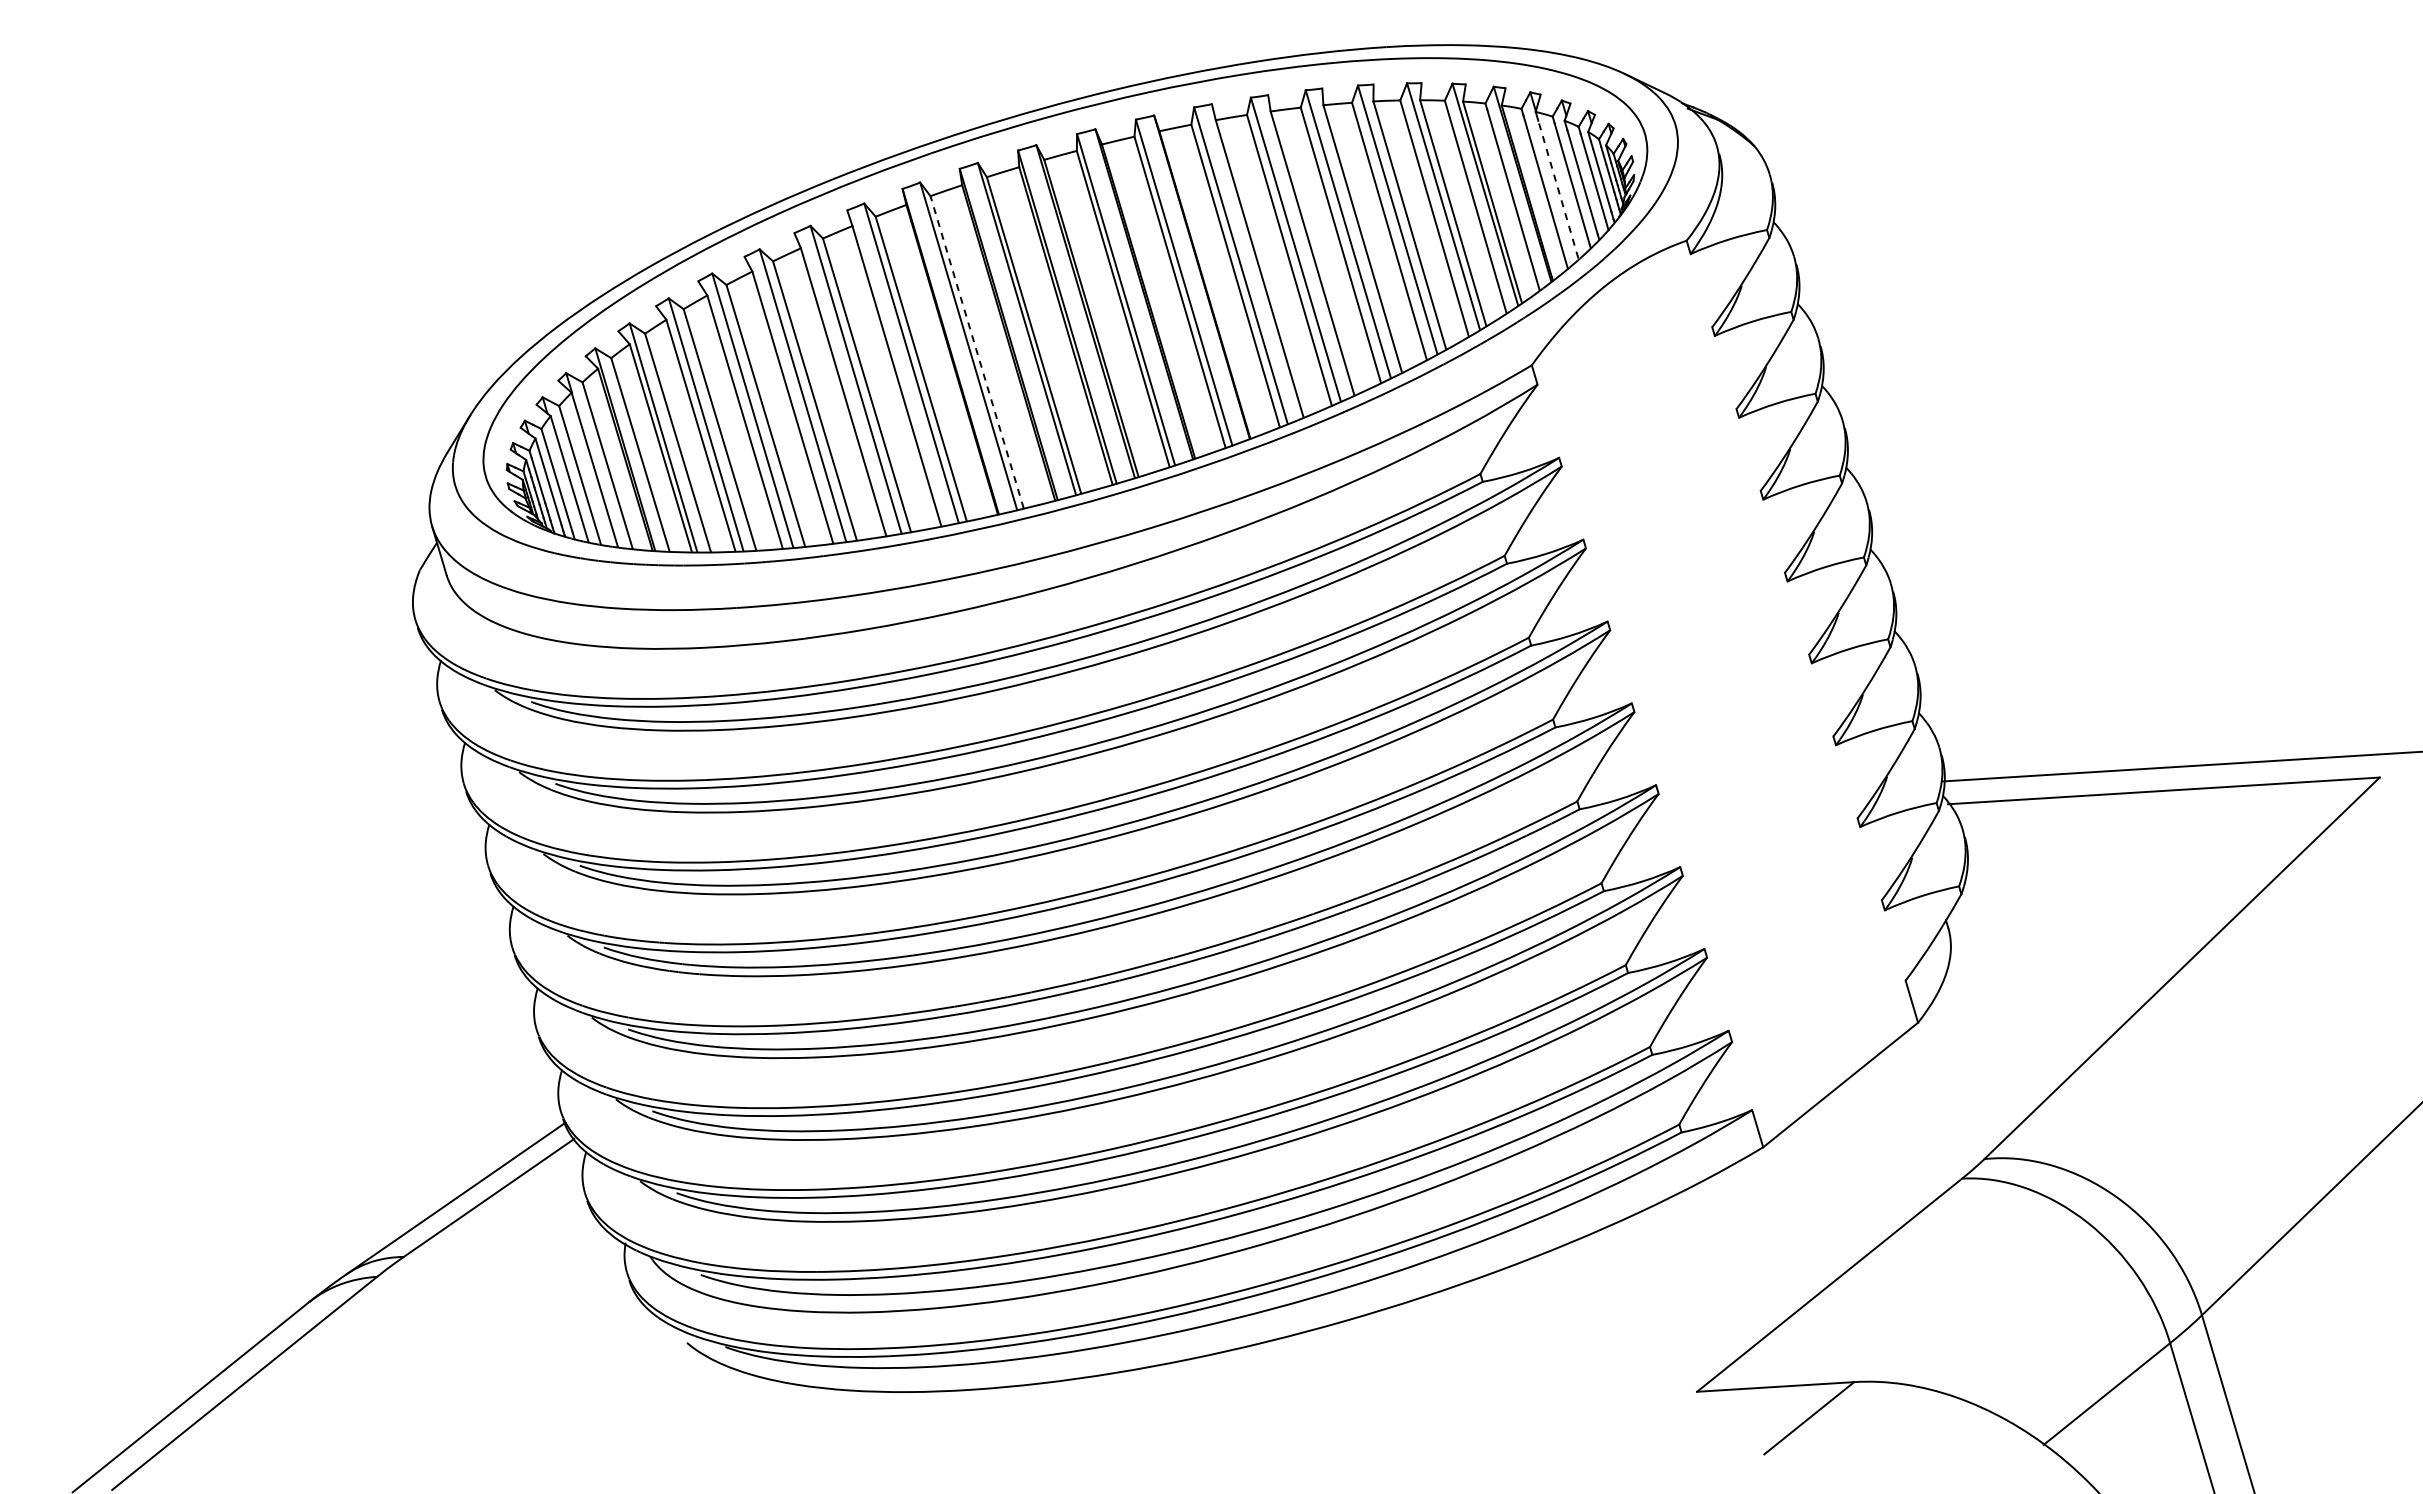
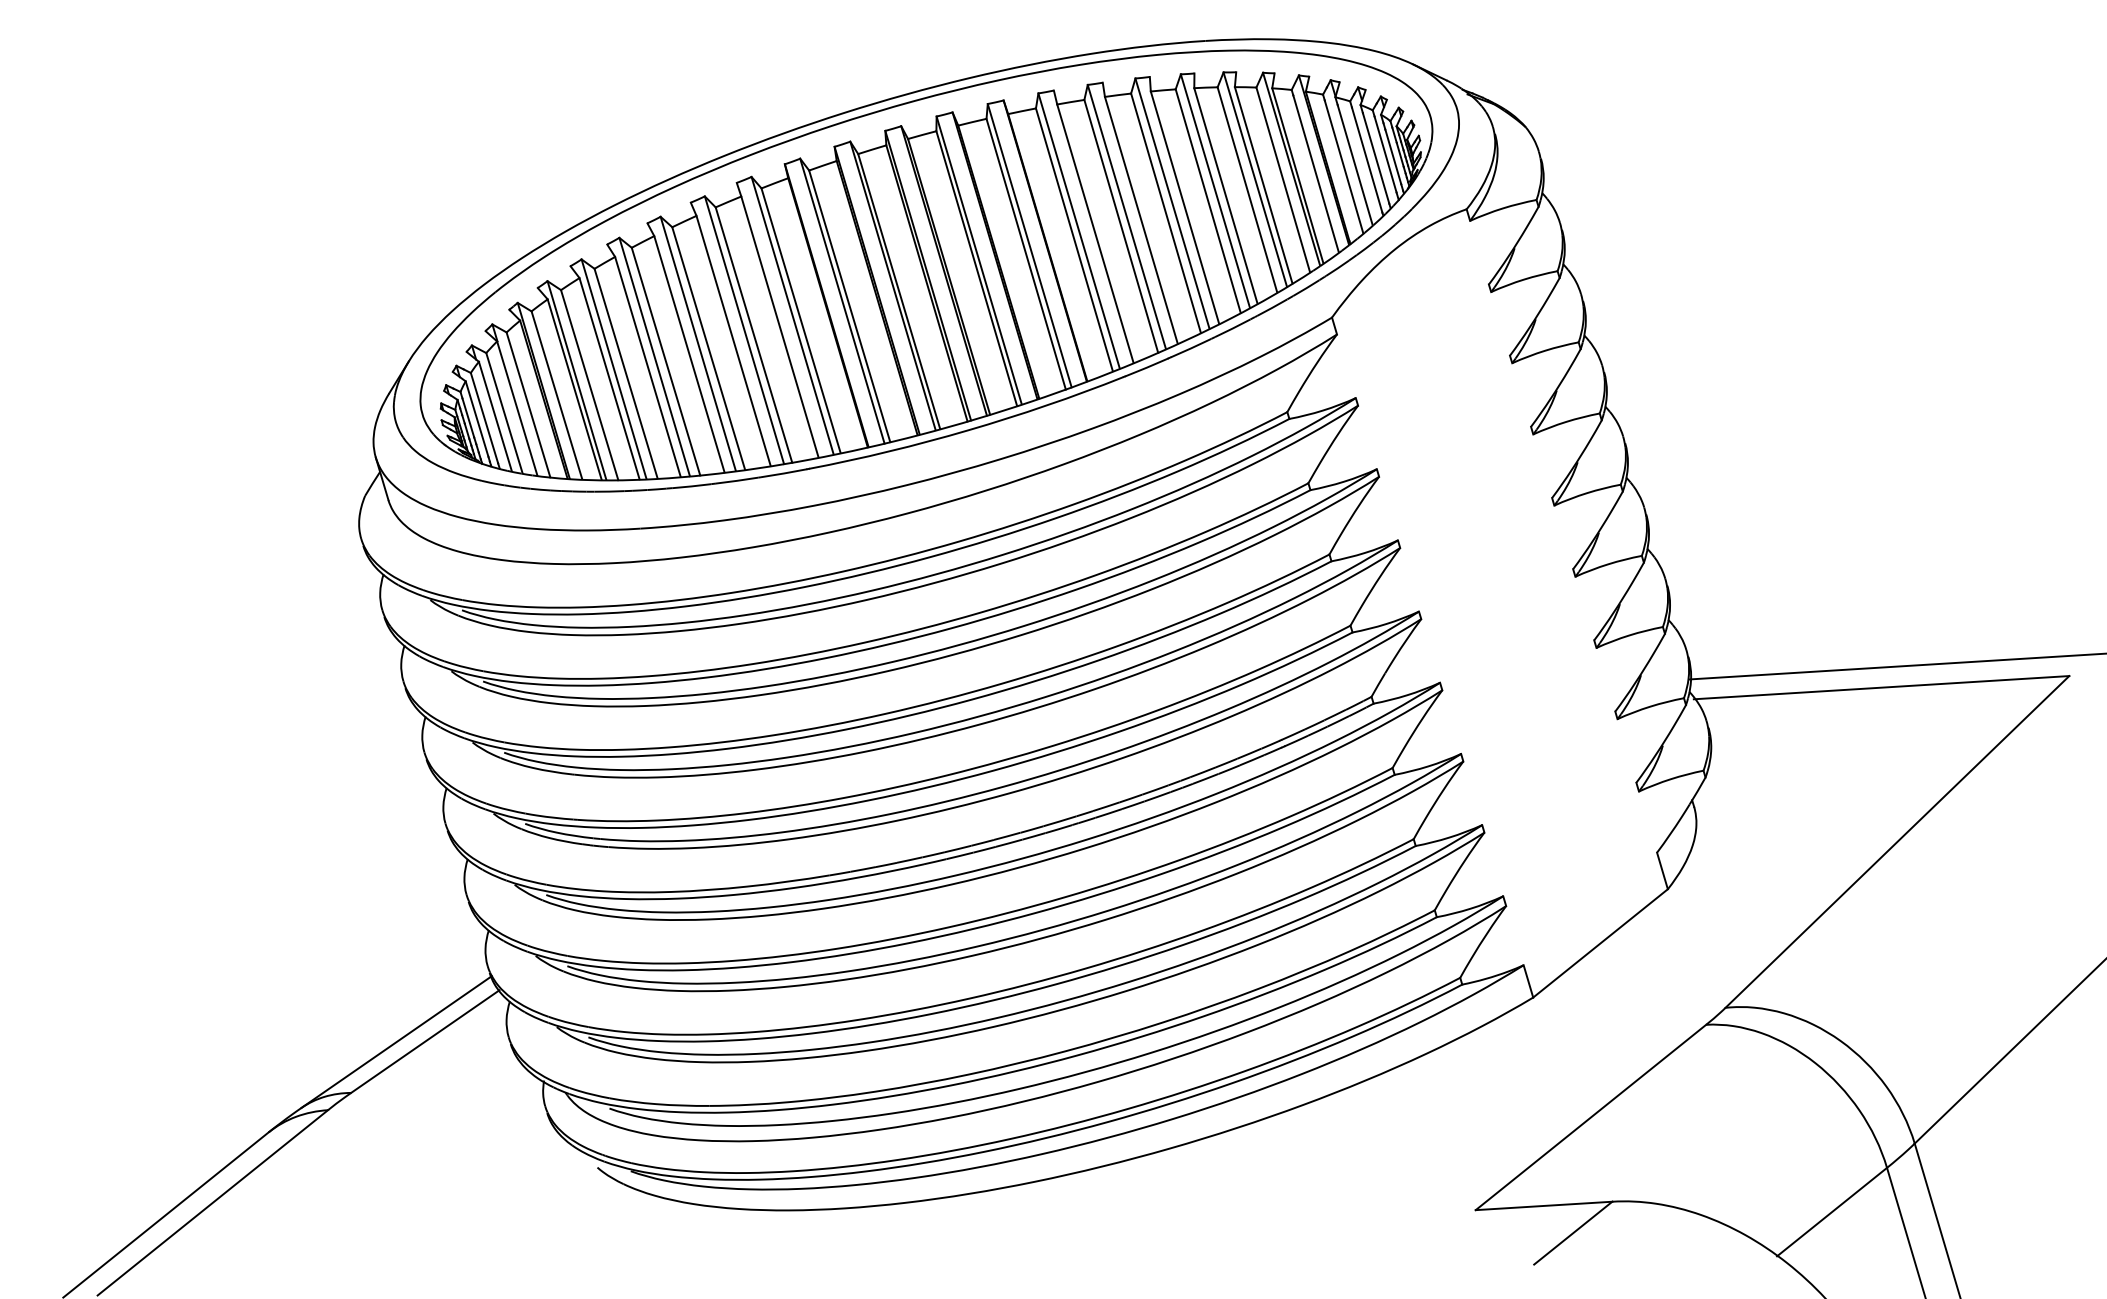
line: (1558, 189) -> (1355, 164), dashed -> solid
line: (977, 352) -> (850, 306), dashed -> solid

